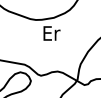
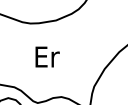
text: (51, 33) -> (46, 57), moved

